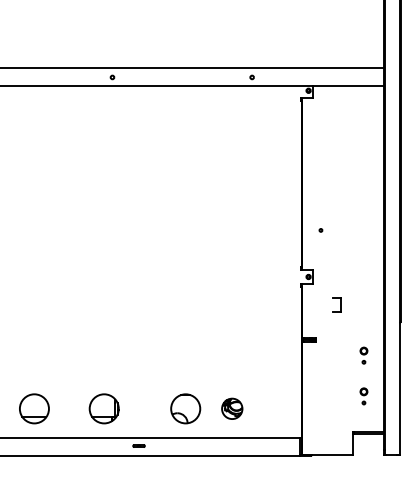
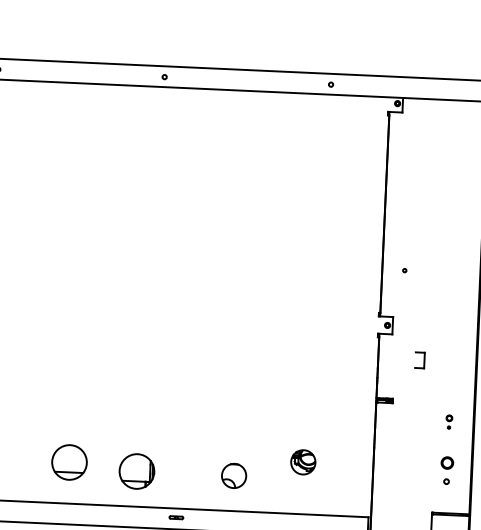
part: (363, 355) -> (448, 421), size x0.7
part: (363, 396) -> (446, 470), size x1.4
part: (34, 408) -> (69, 462), moved
part: (185, 408) -> (233, 475), size x0.7
part: (232, 408) -> (303, 461), moved

